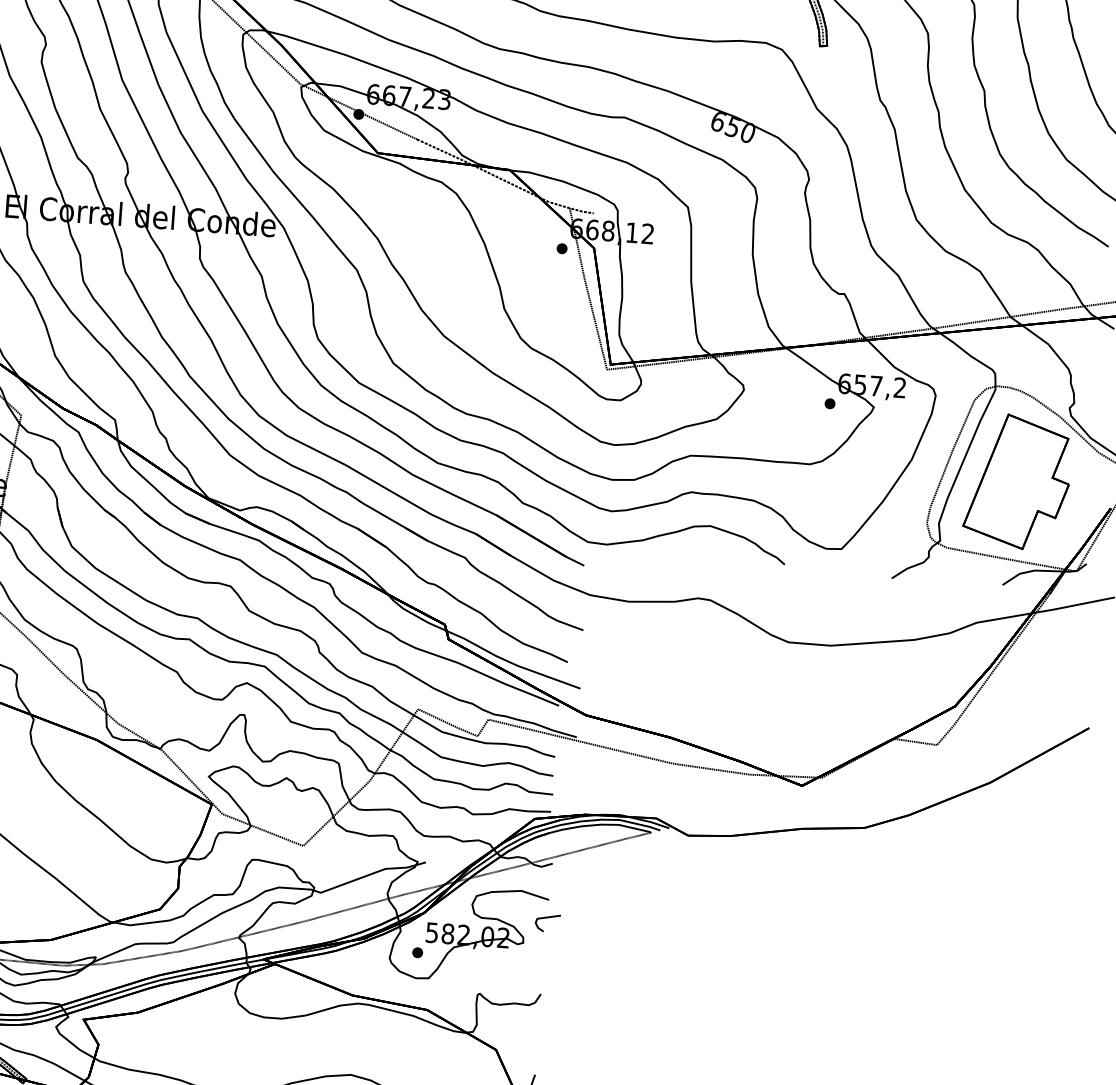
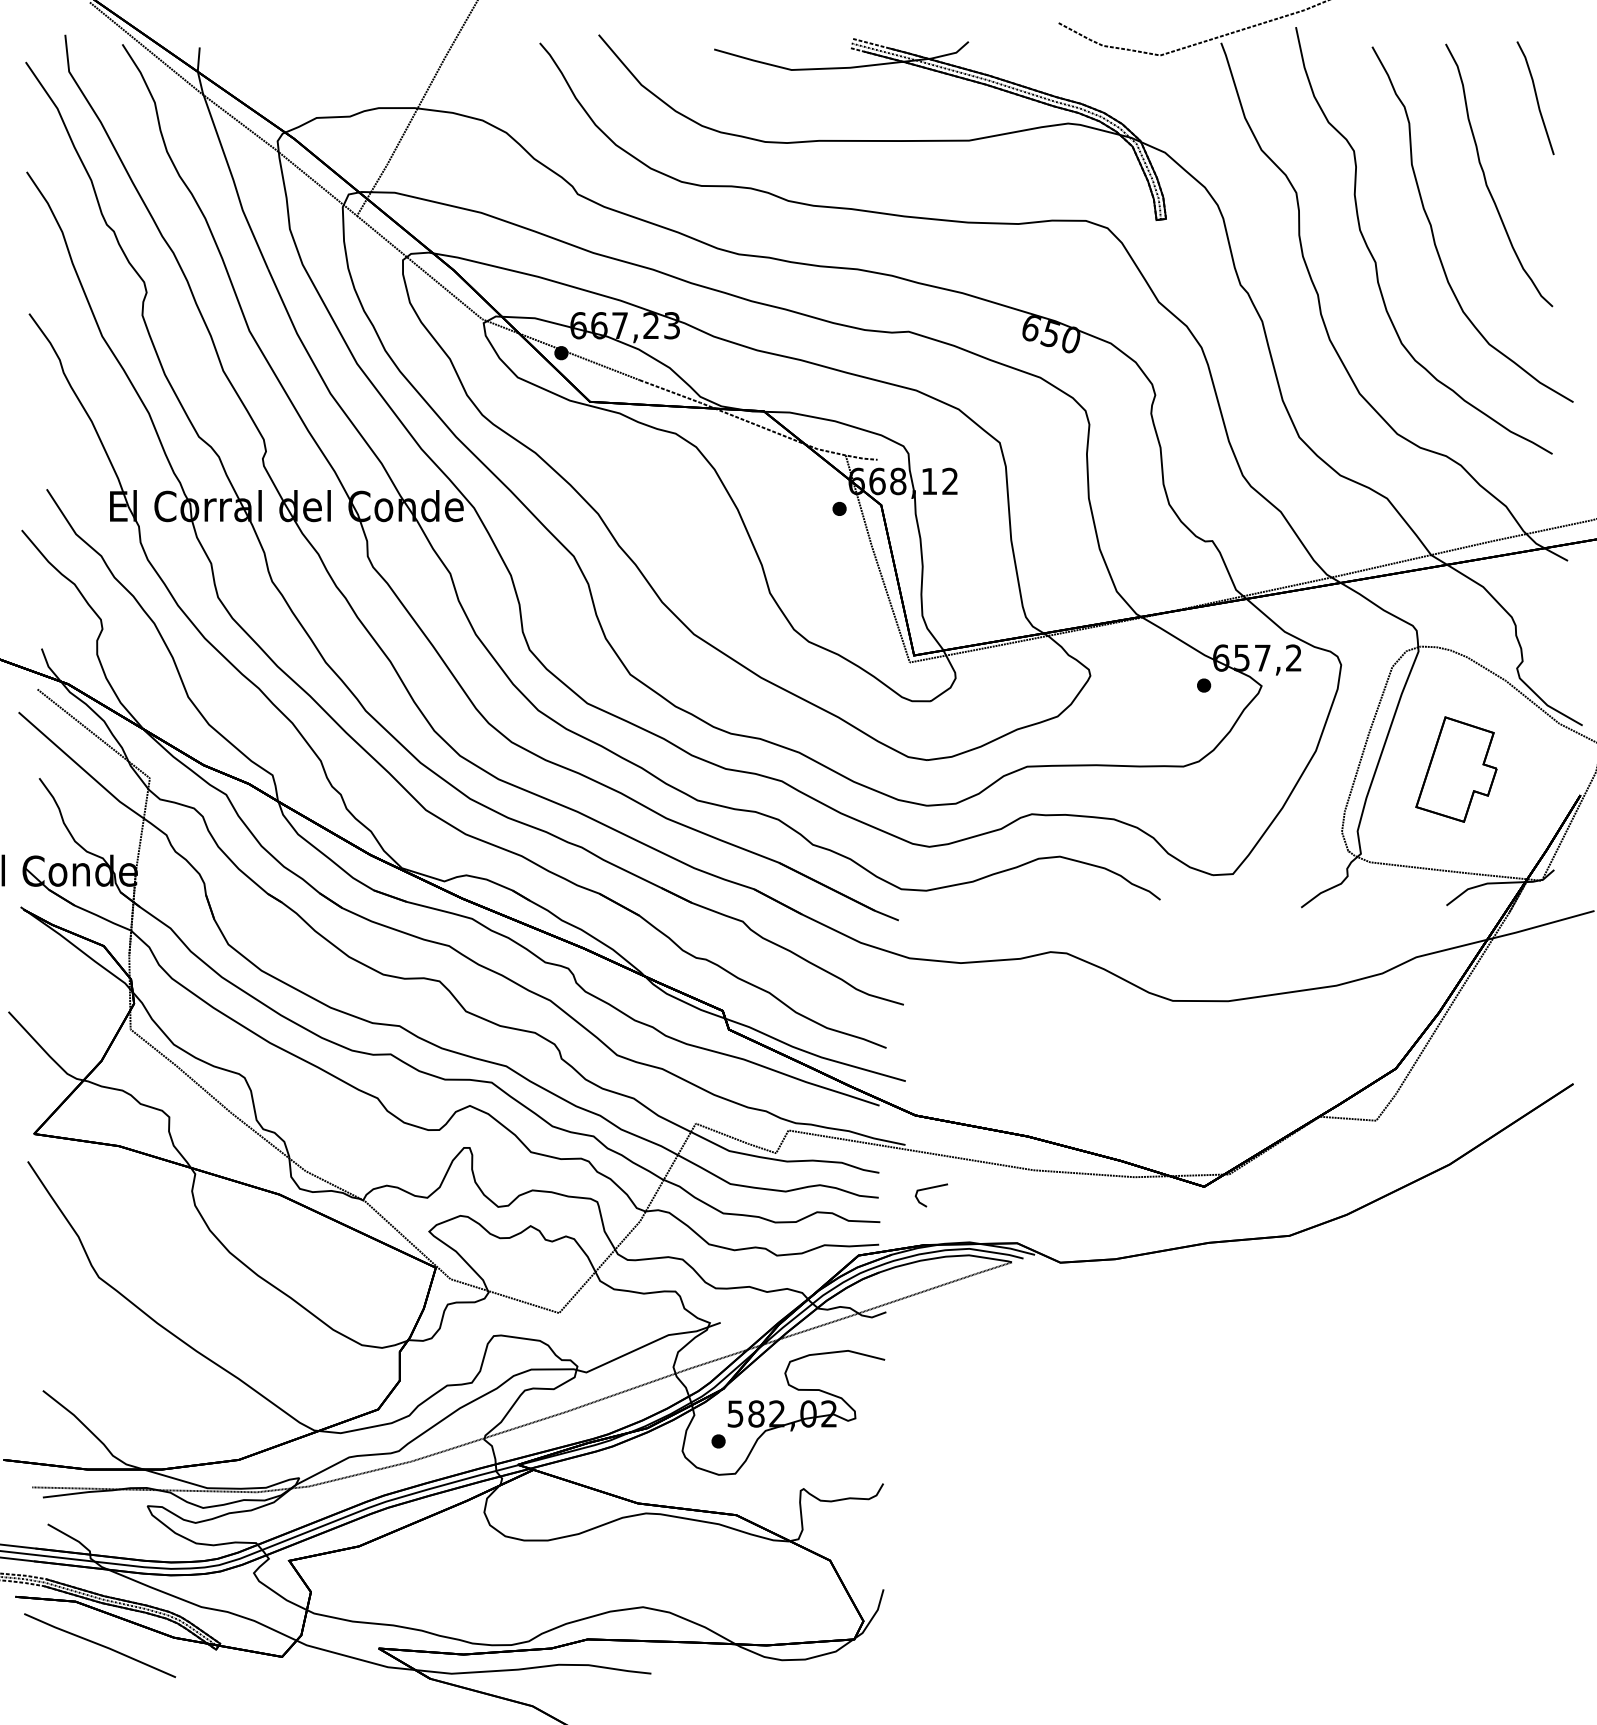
part: (1017, 481) -> (1456, 769), size x0.6
line: (546, 918) -> (929, 1189), moved

